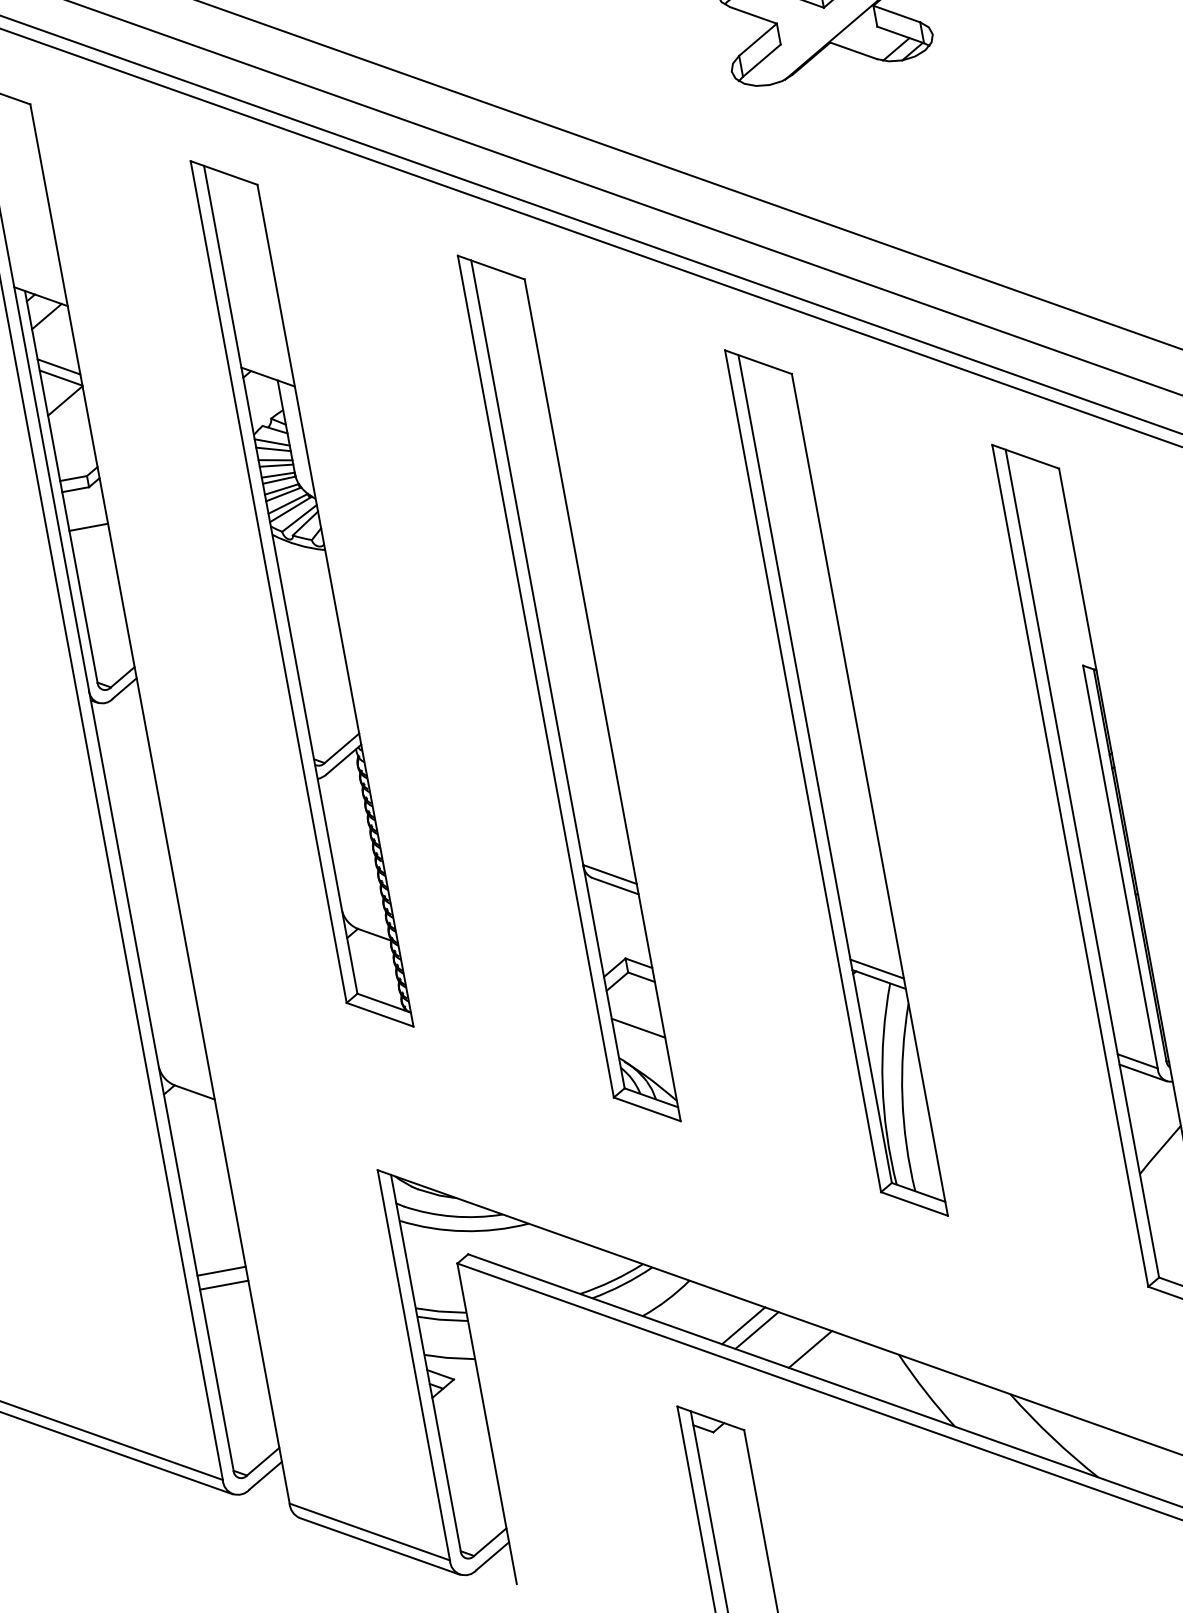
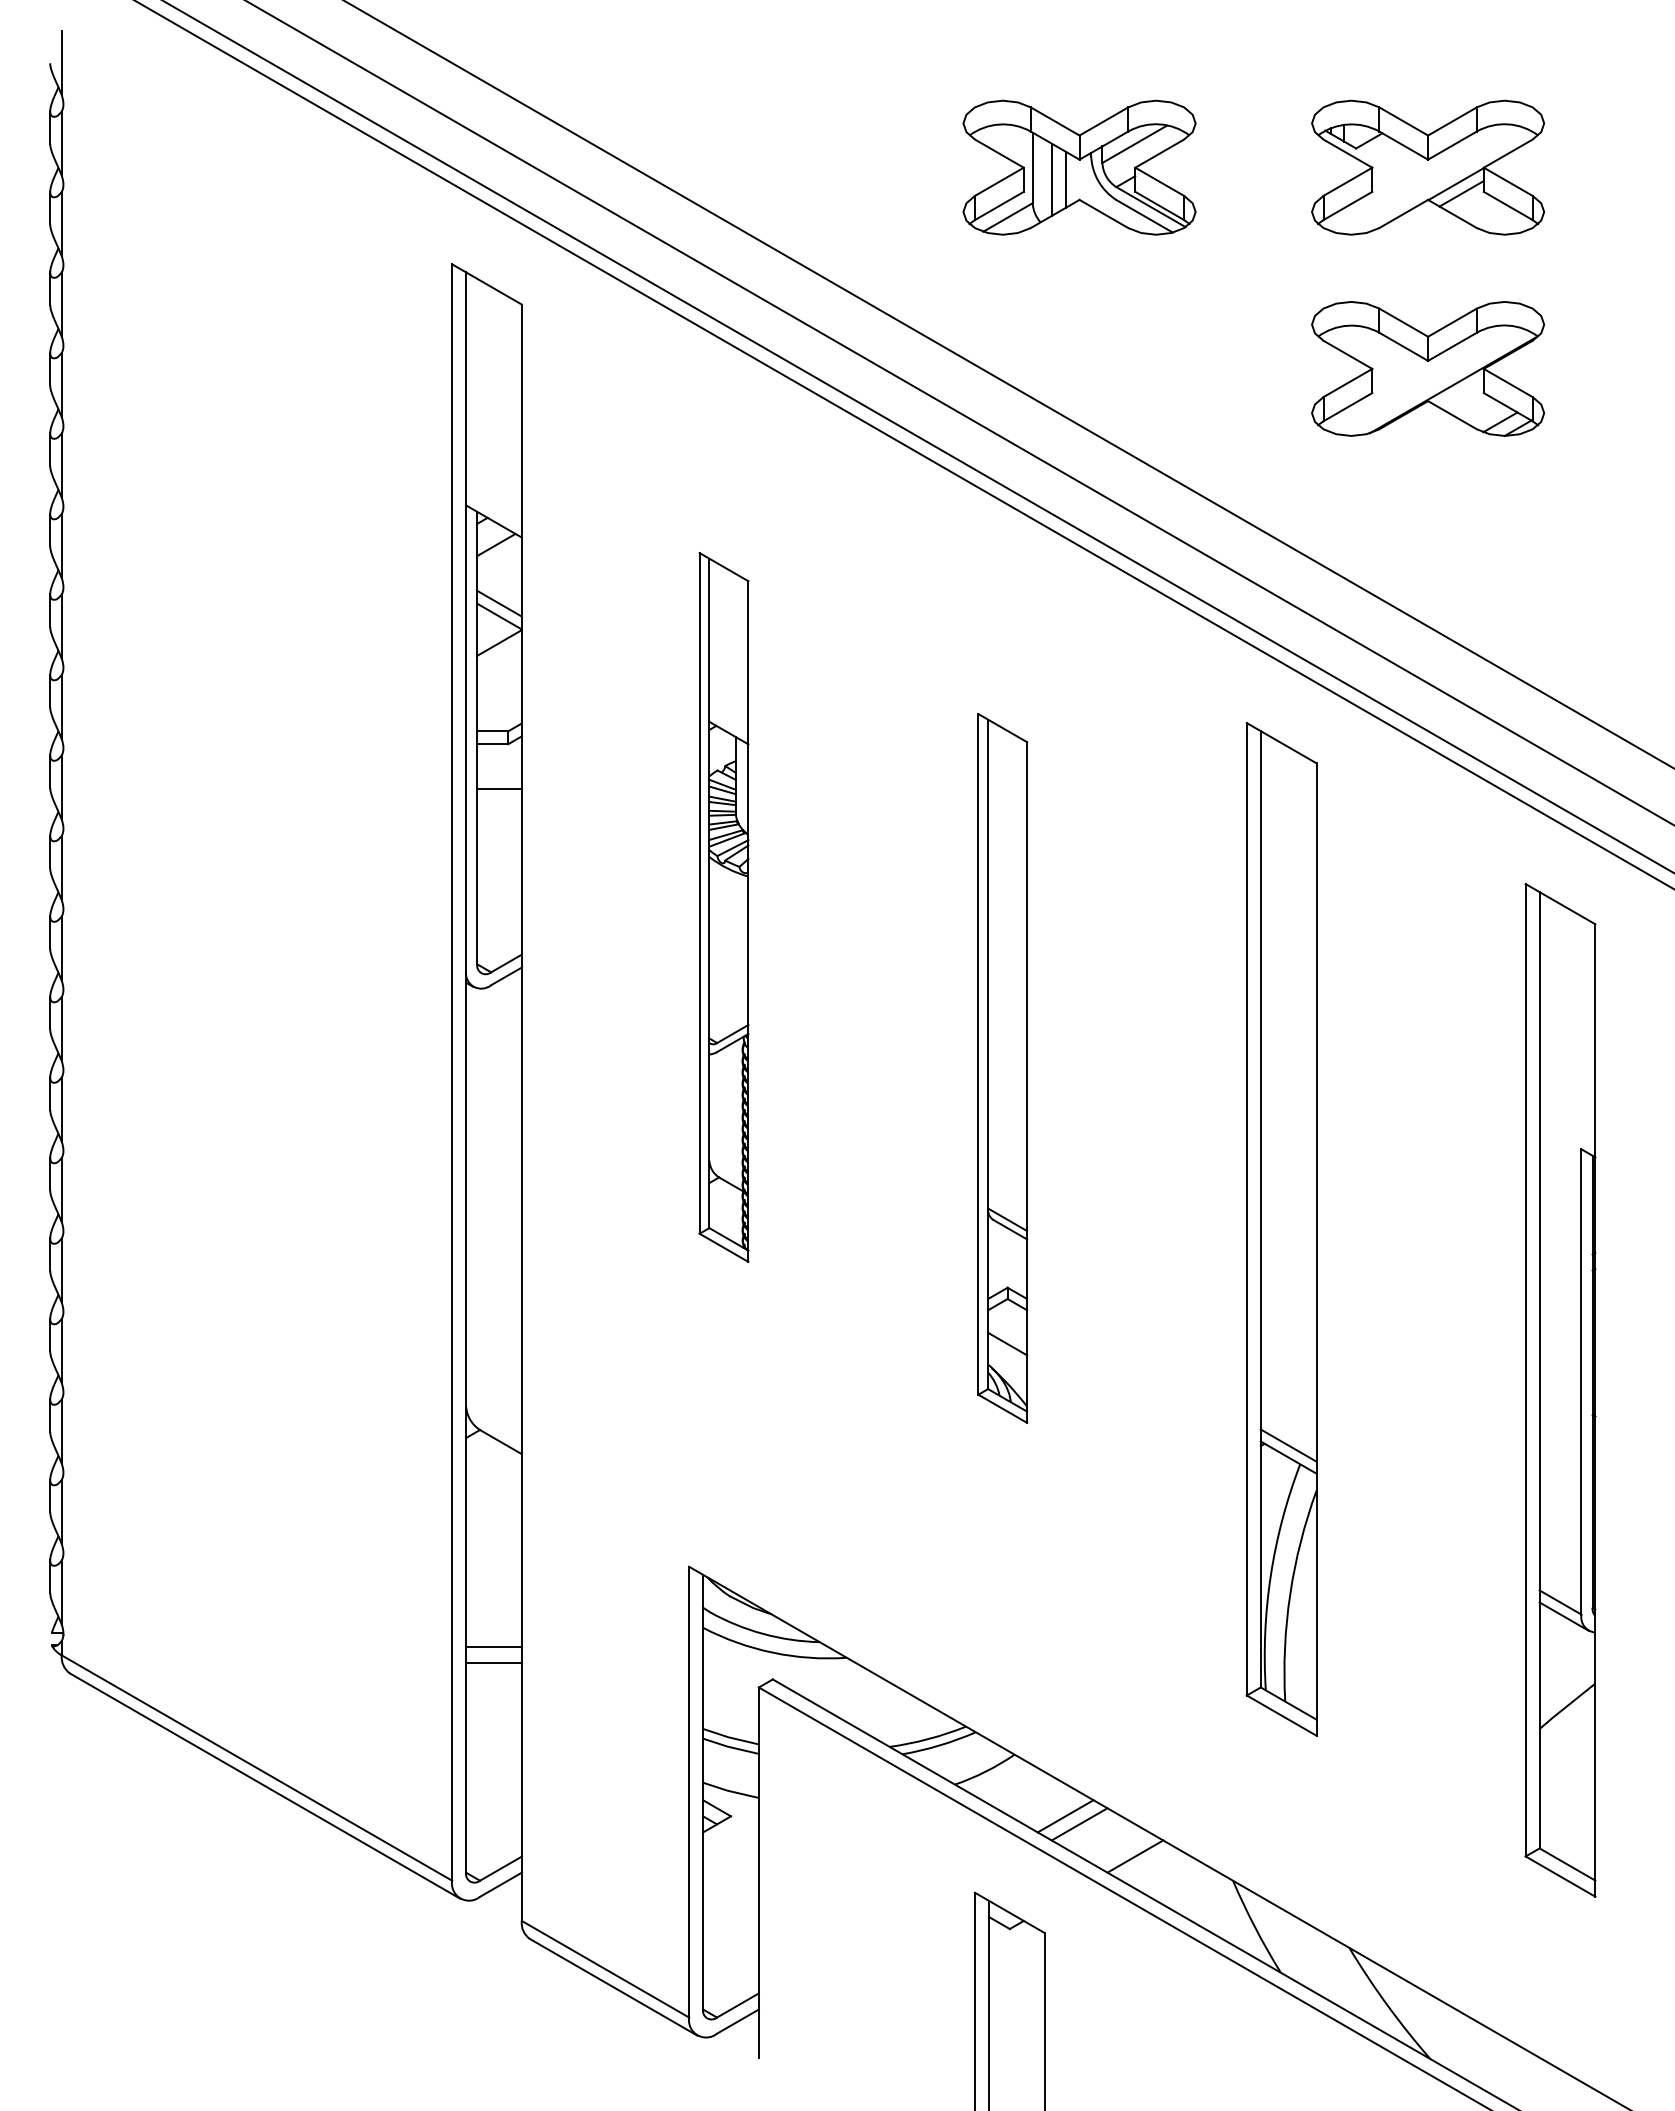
part: (301, 593) -> (723, 907), size x0.7
part: (568, 688) -> (1002, 1068), size x0.7

